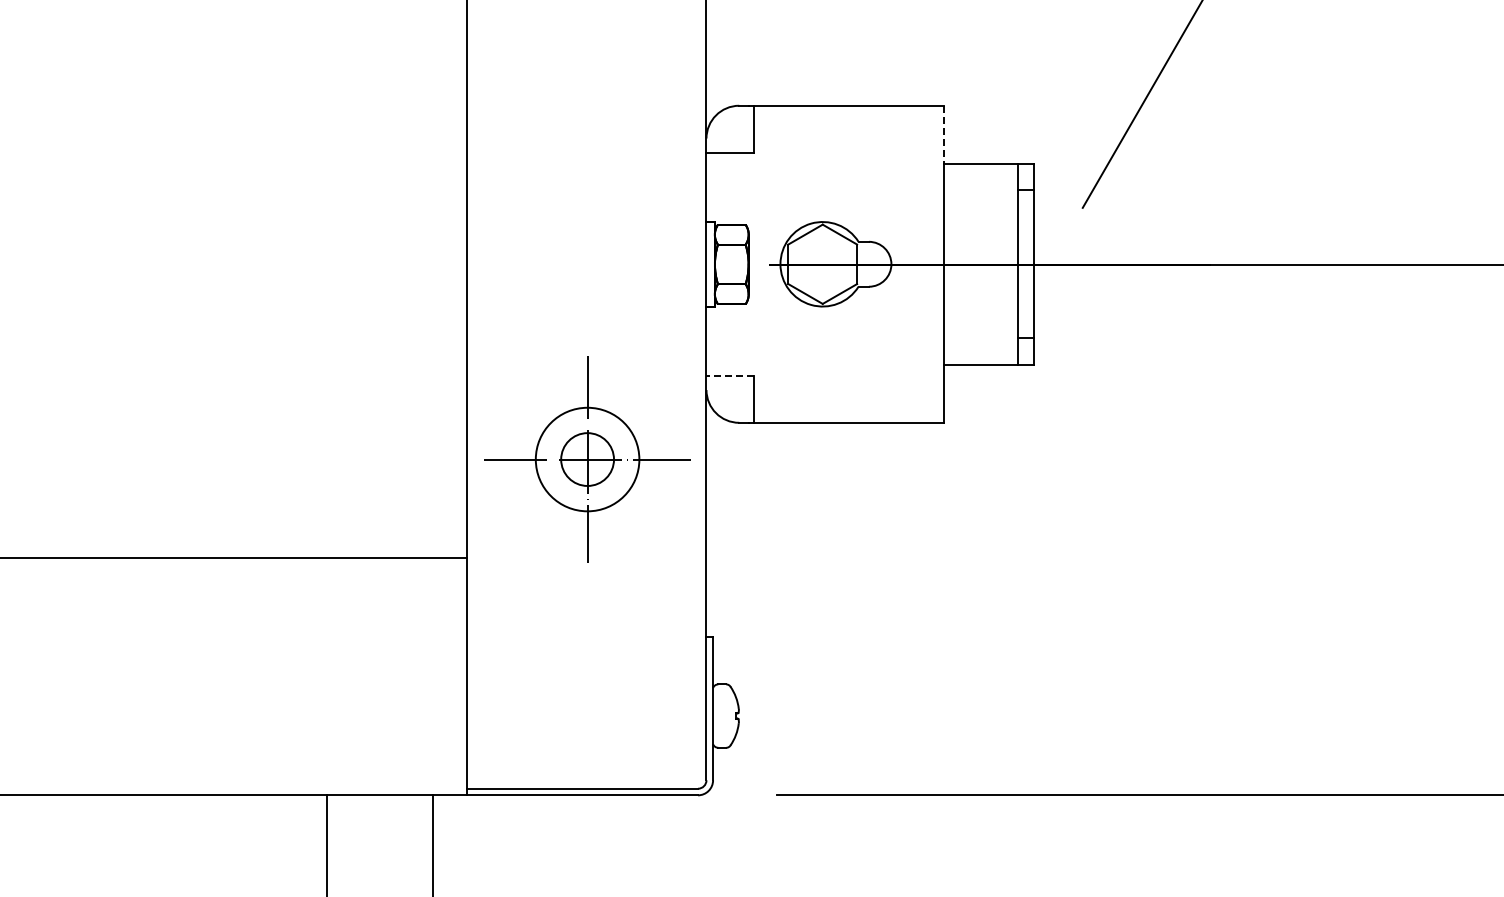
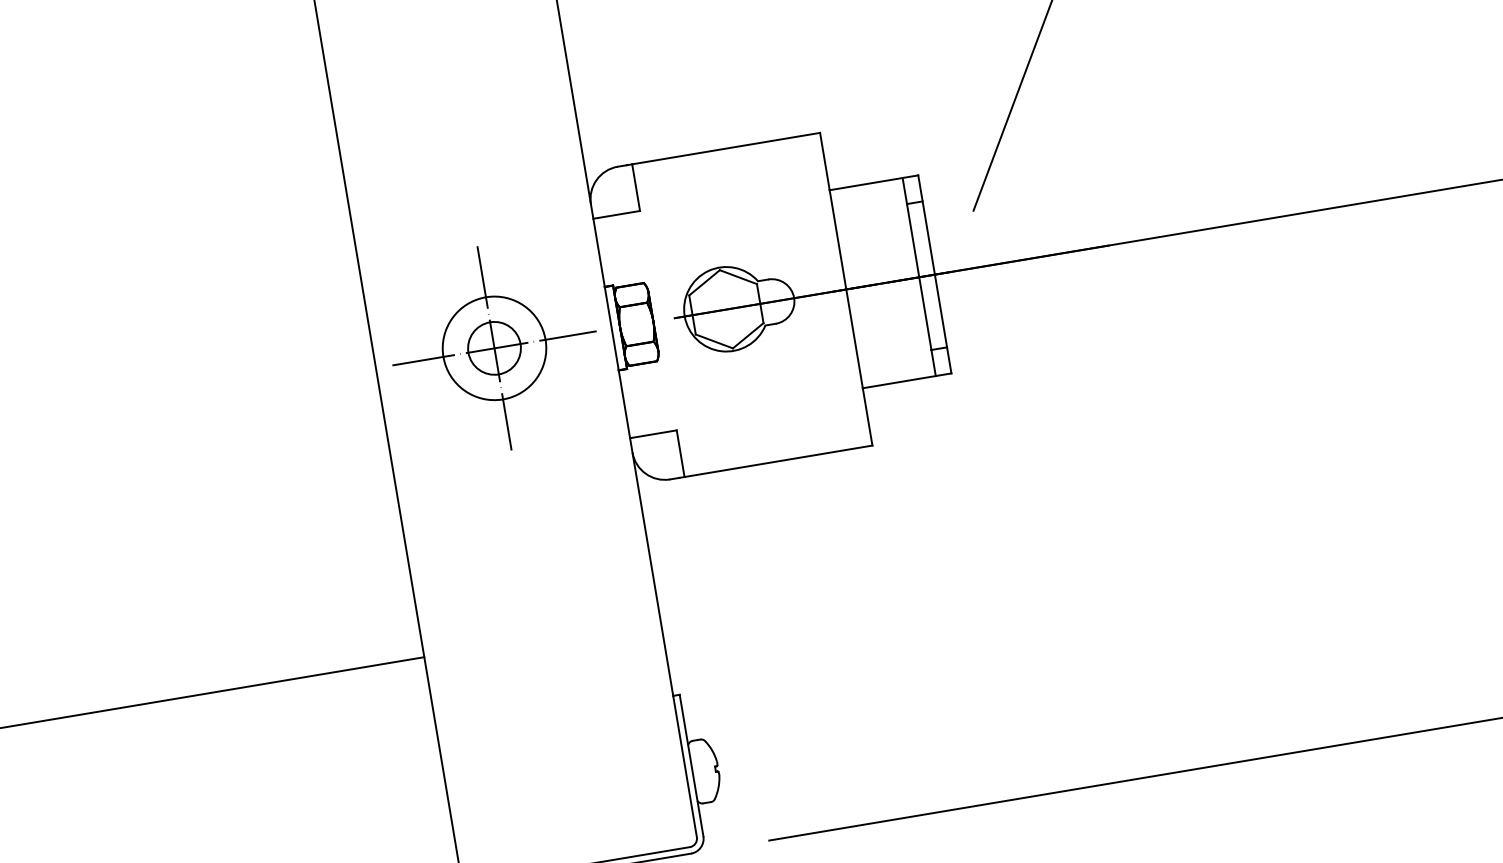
line: (944, 135) -> (825, 162), dashed -> solid
line: (730, 375) -> (653, 434), dashed -> solid
part: (587, 459) -> (494, 348), moved

